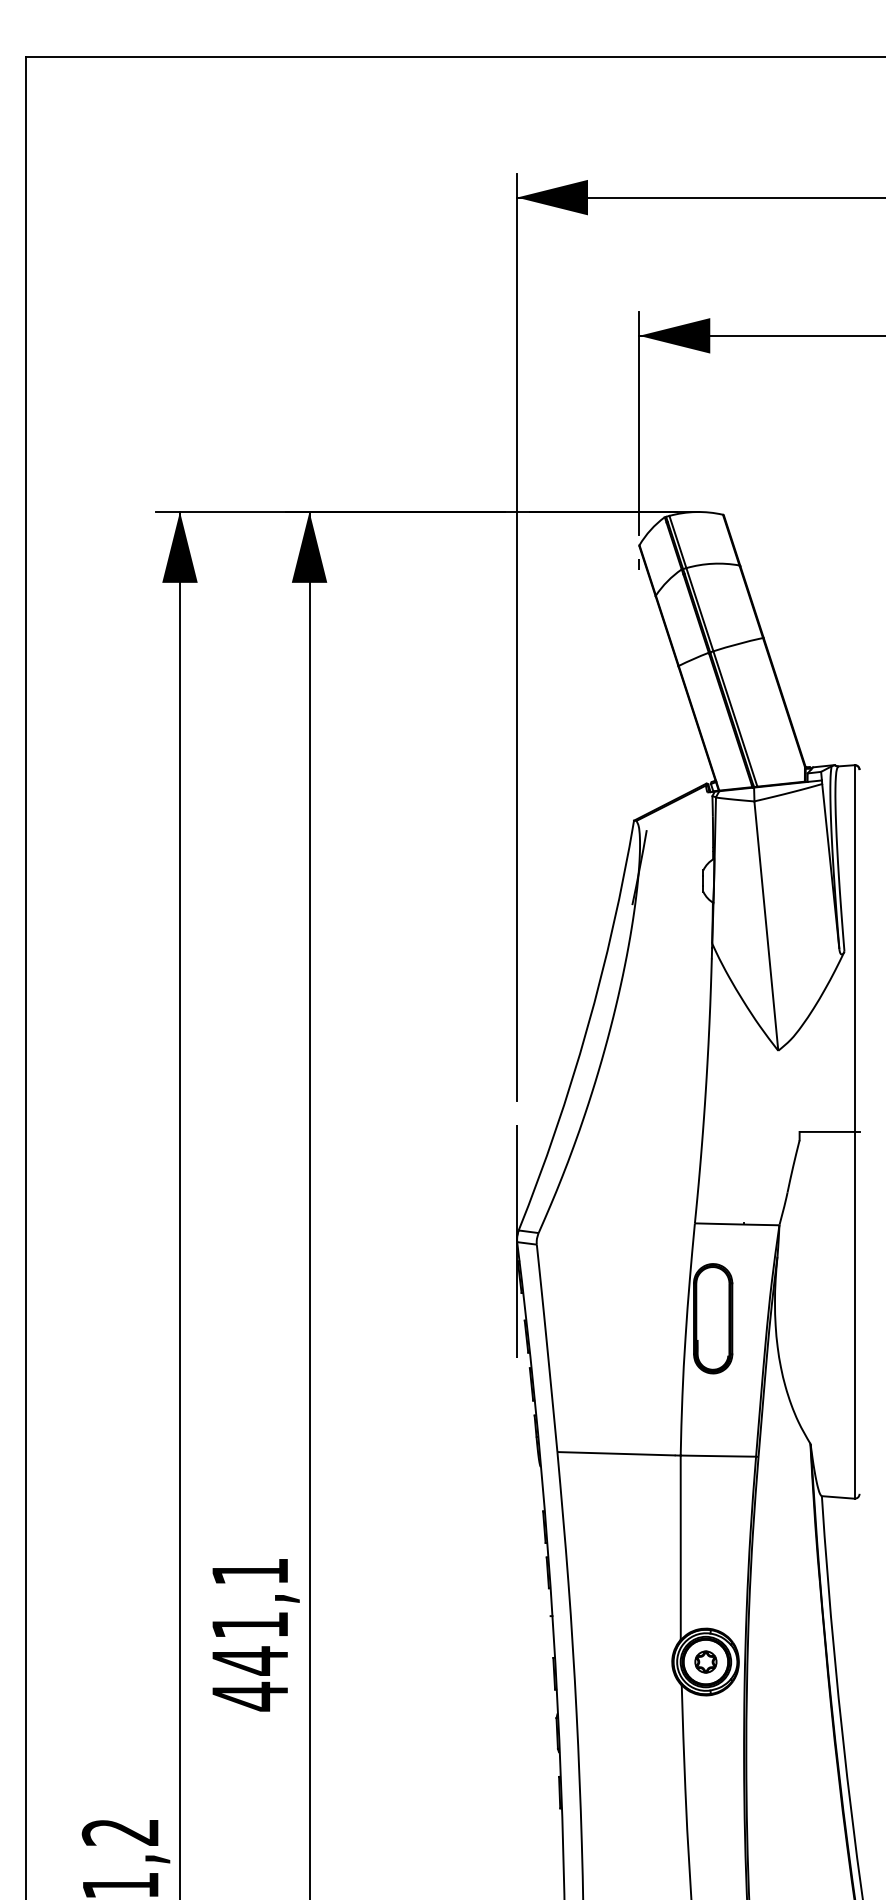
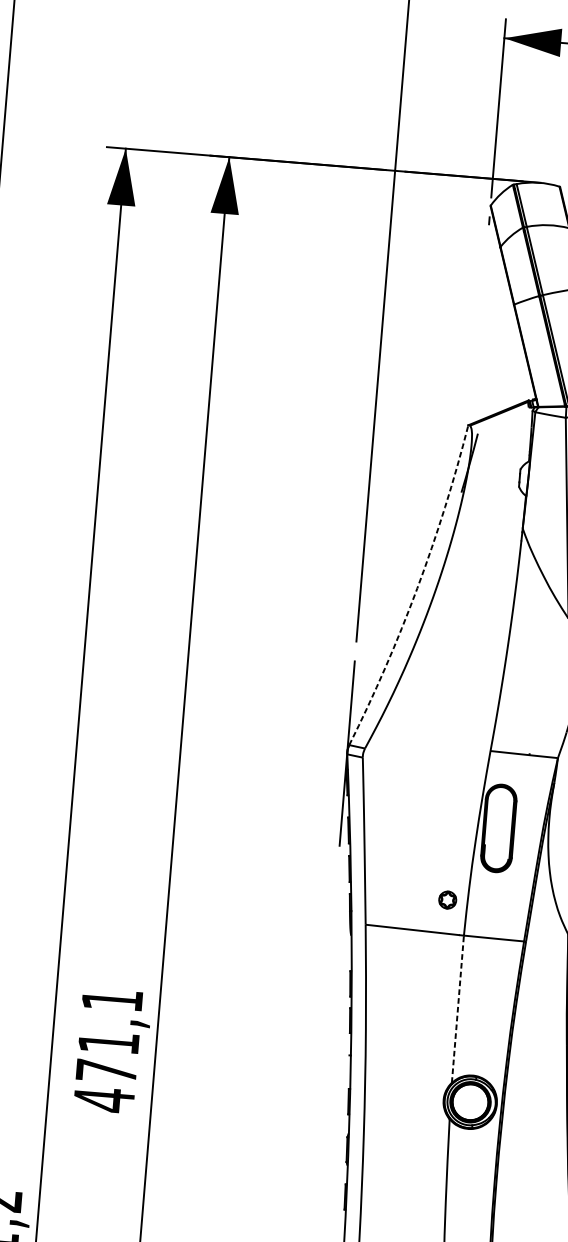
arc: (587, 1028) -> (417, 588), solid -> dashed
line: (680, 1547) -> (457, 1009), solid -> dashed
text: (249, 1660) -> (105, 1071), 441,1 -> 471,1
part: (705, 1661) -> (447, 899), moved

